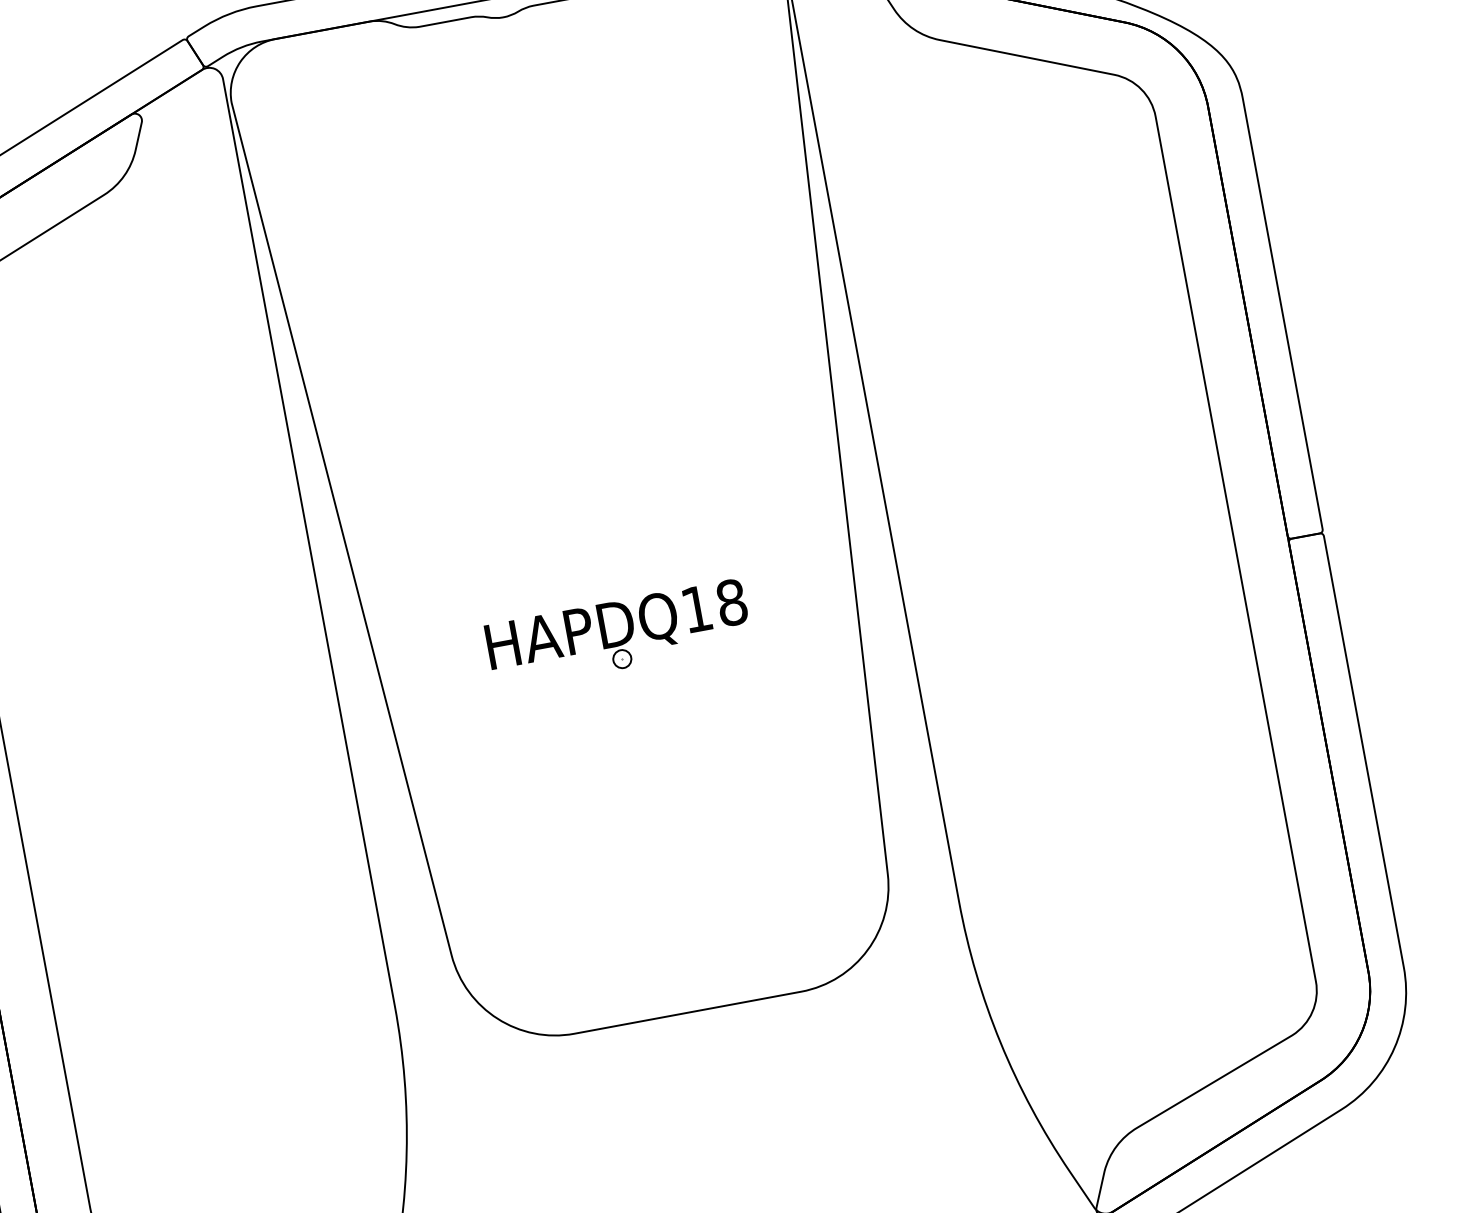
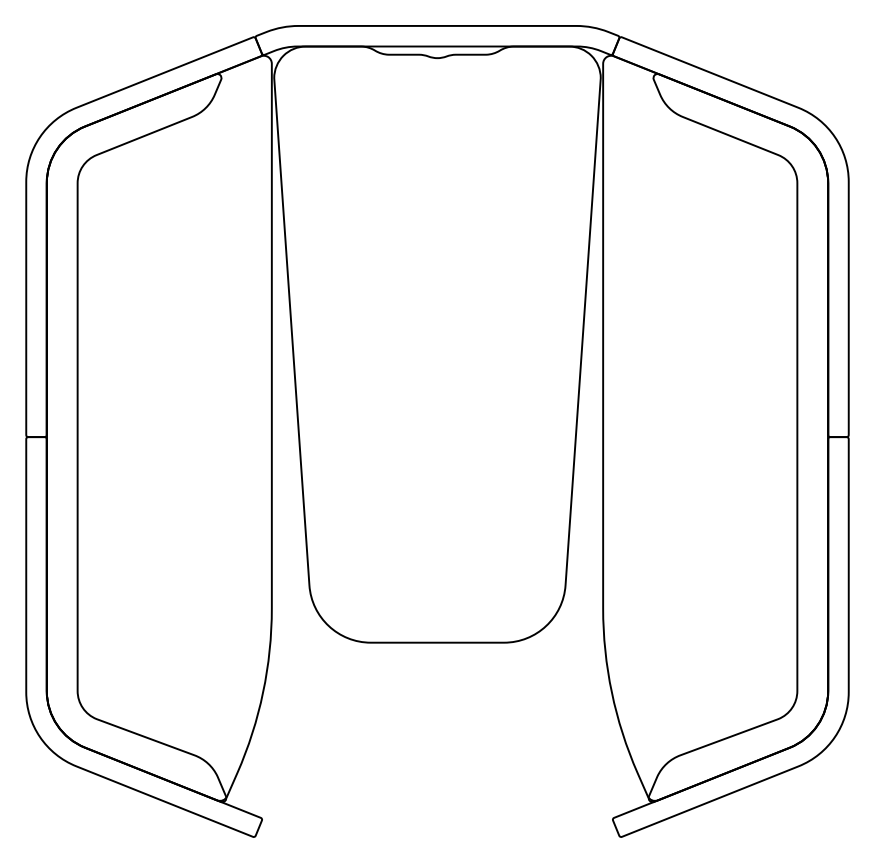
part: (618, 636) -> (437, 421), removed

